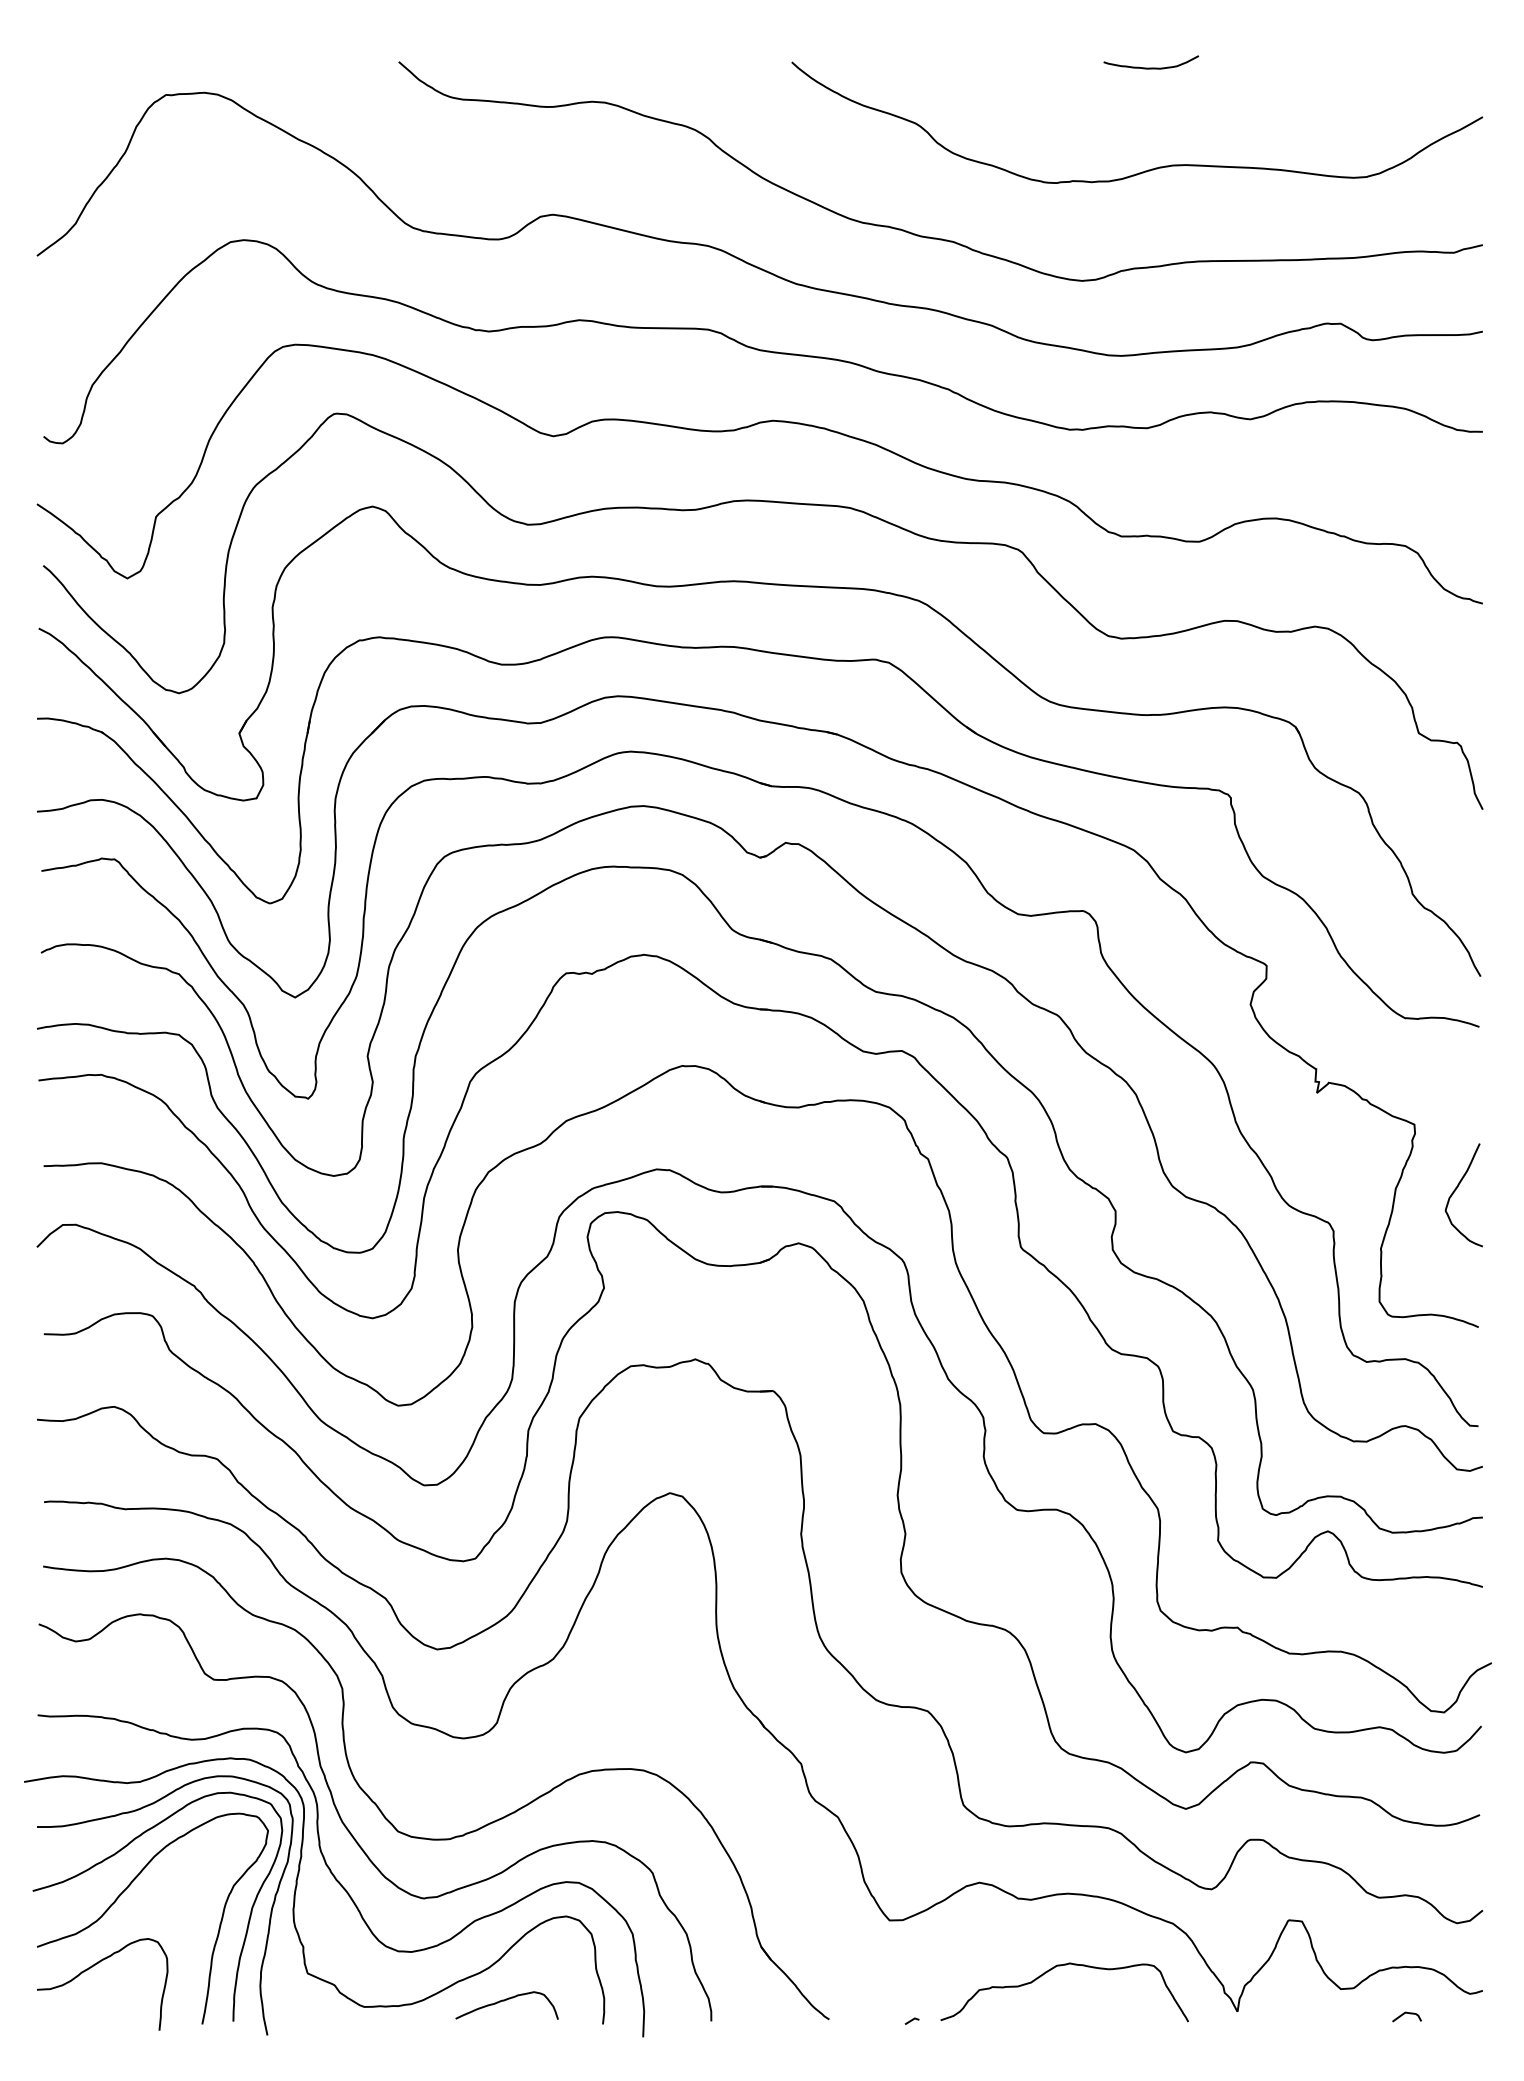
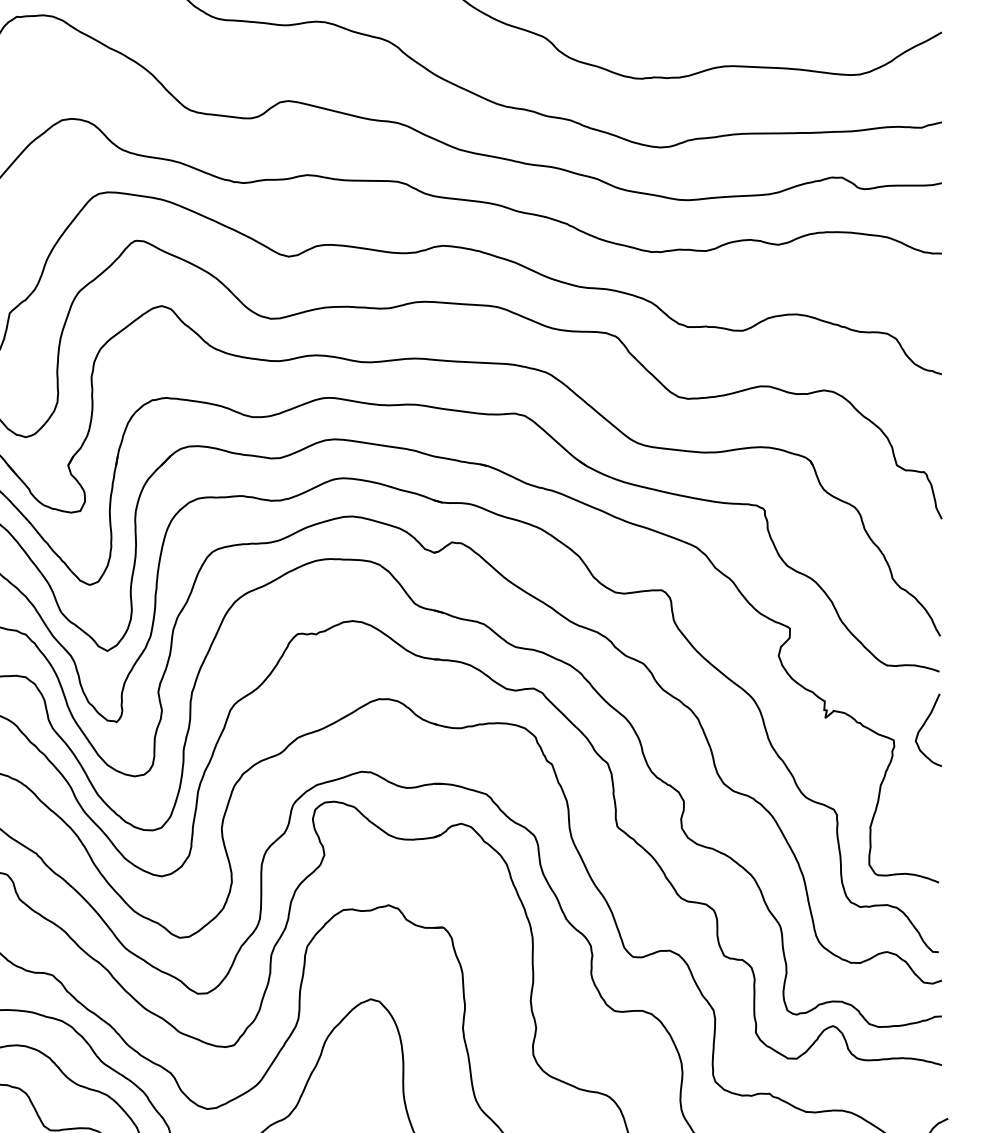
curve: (1455, 1191) -> (922, 727), moved

